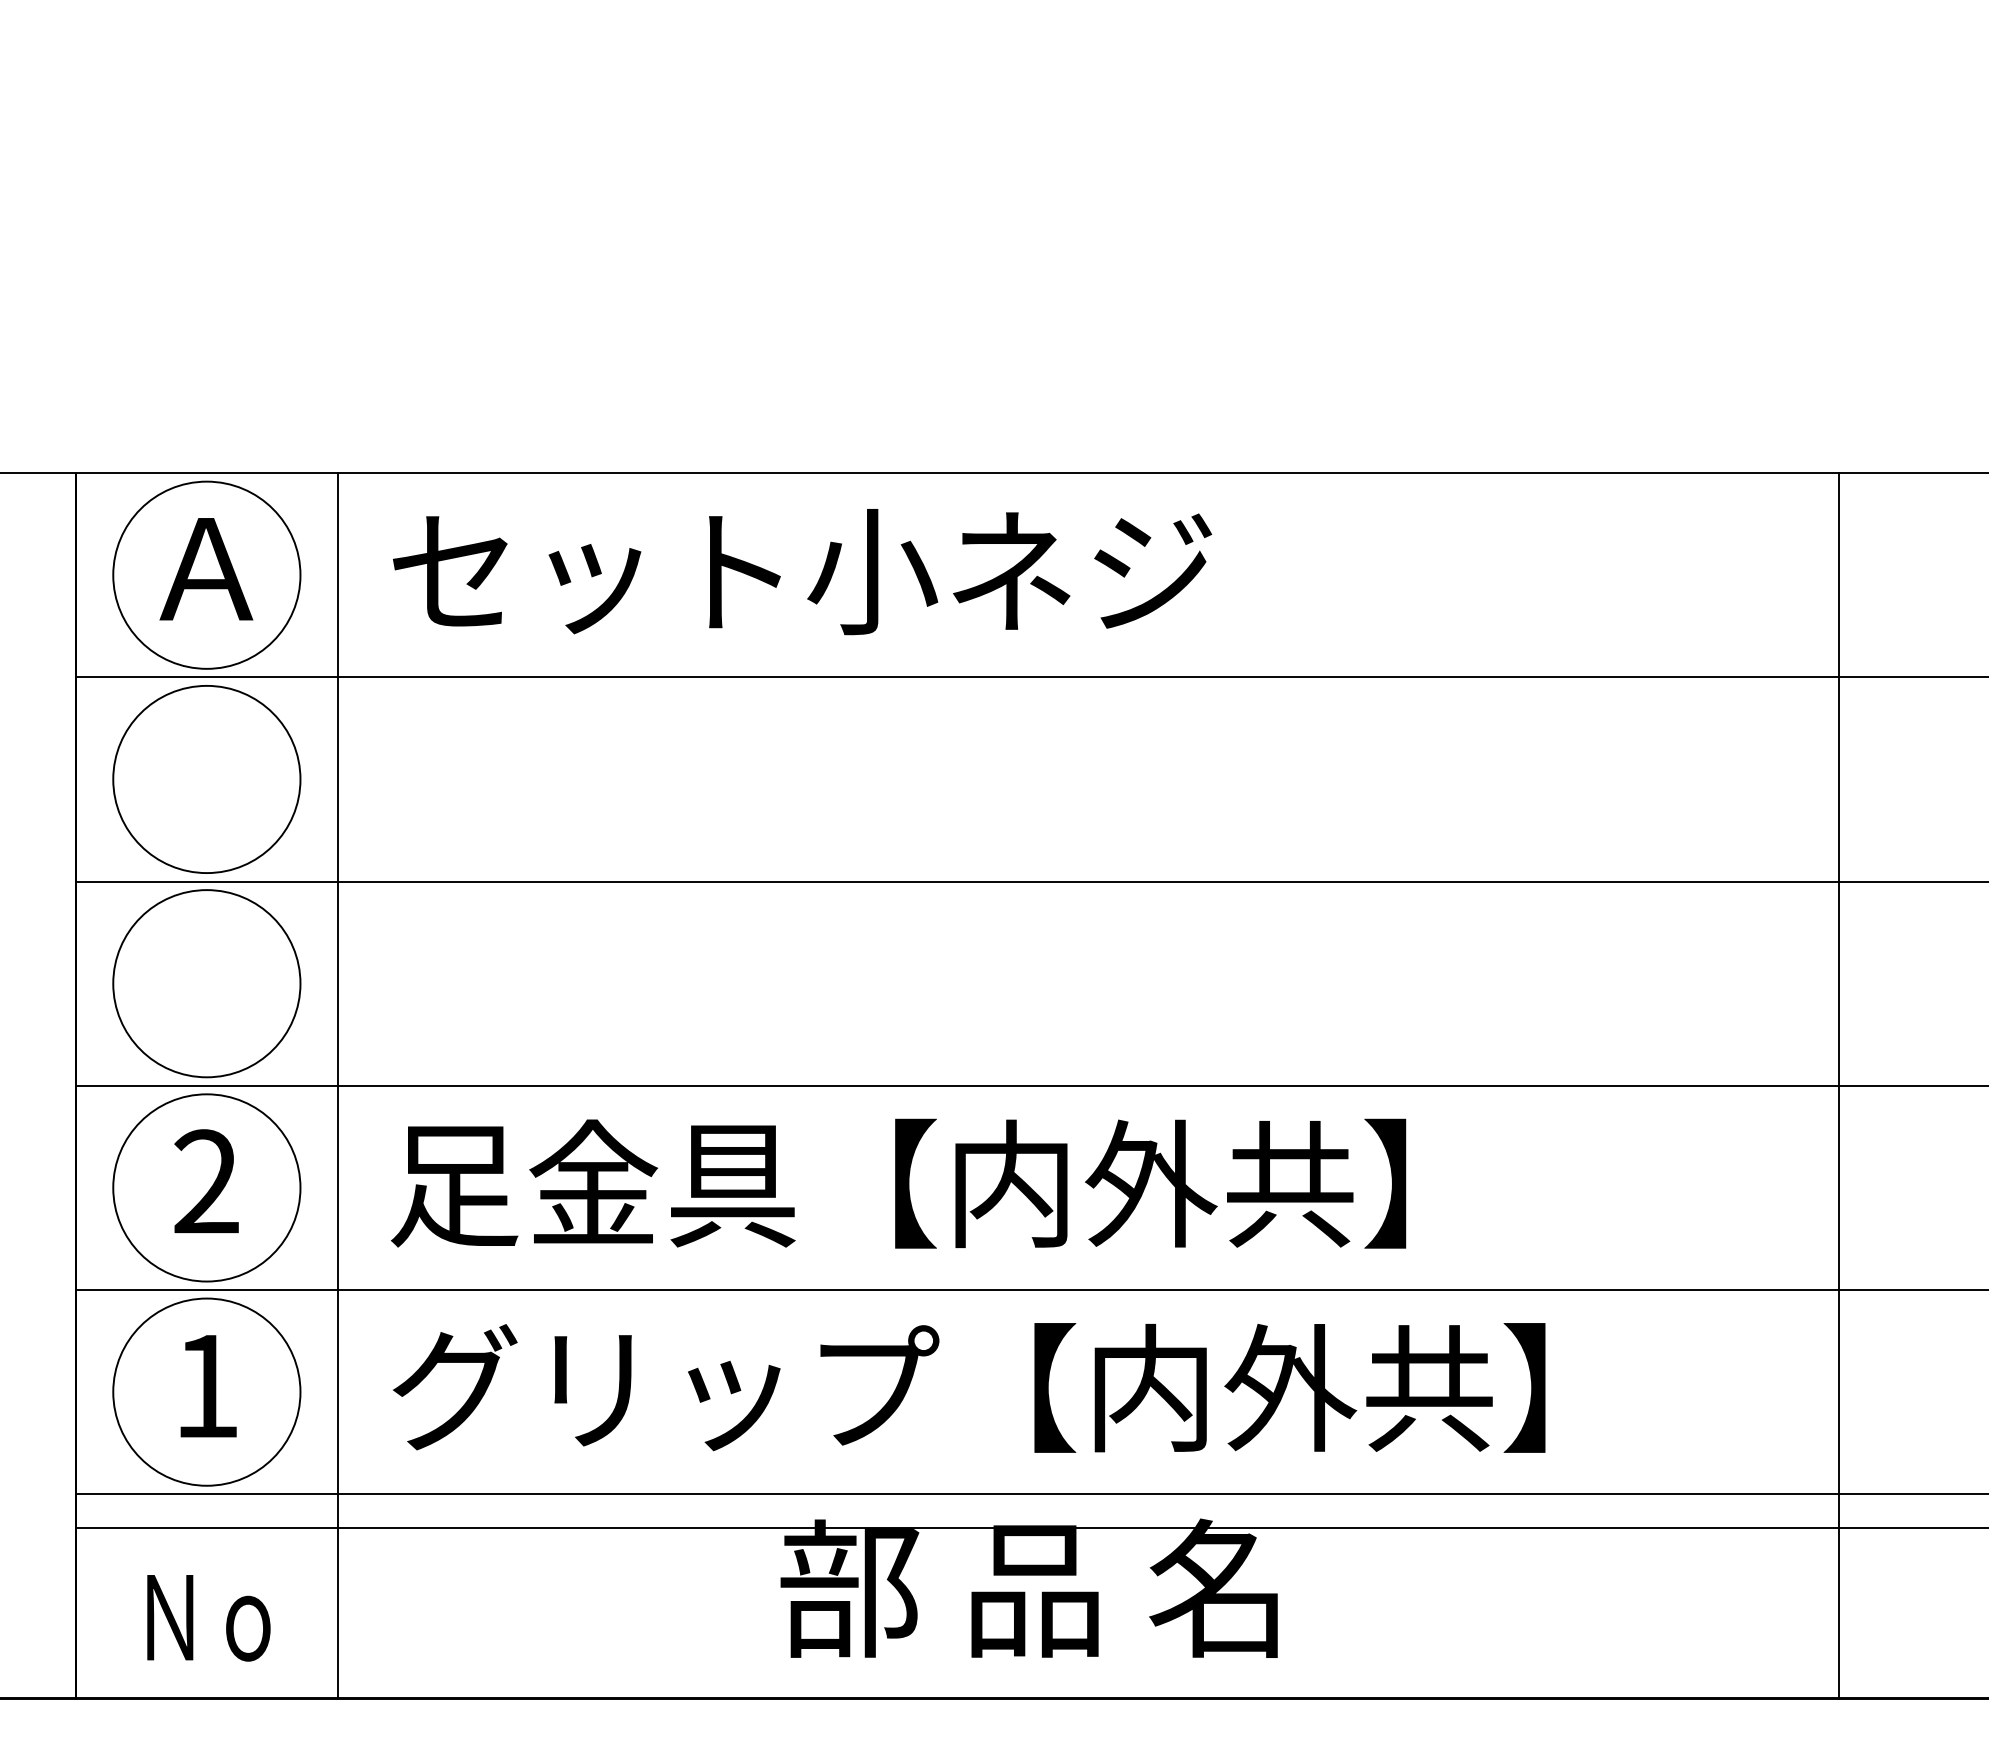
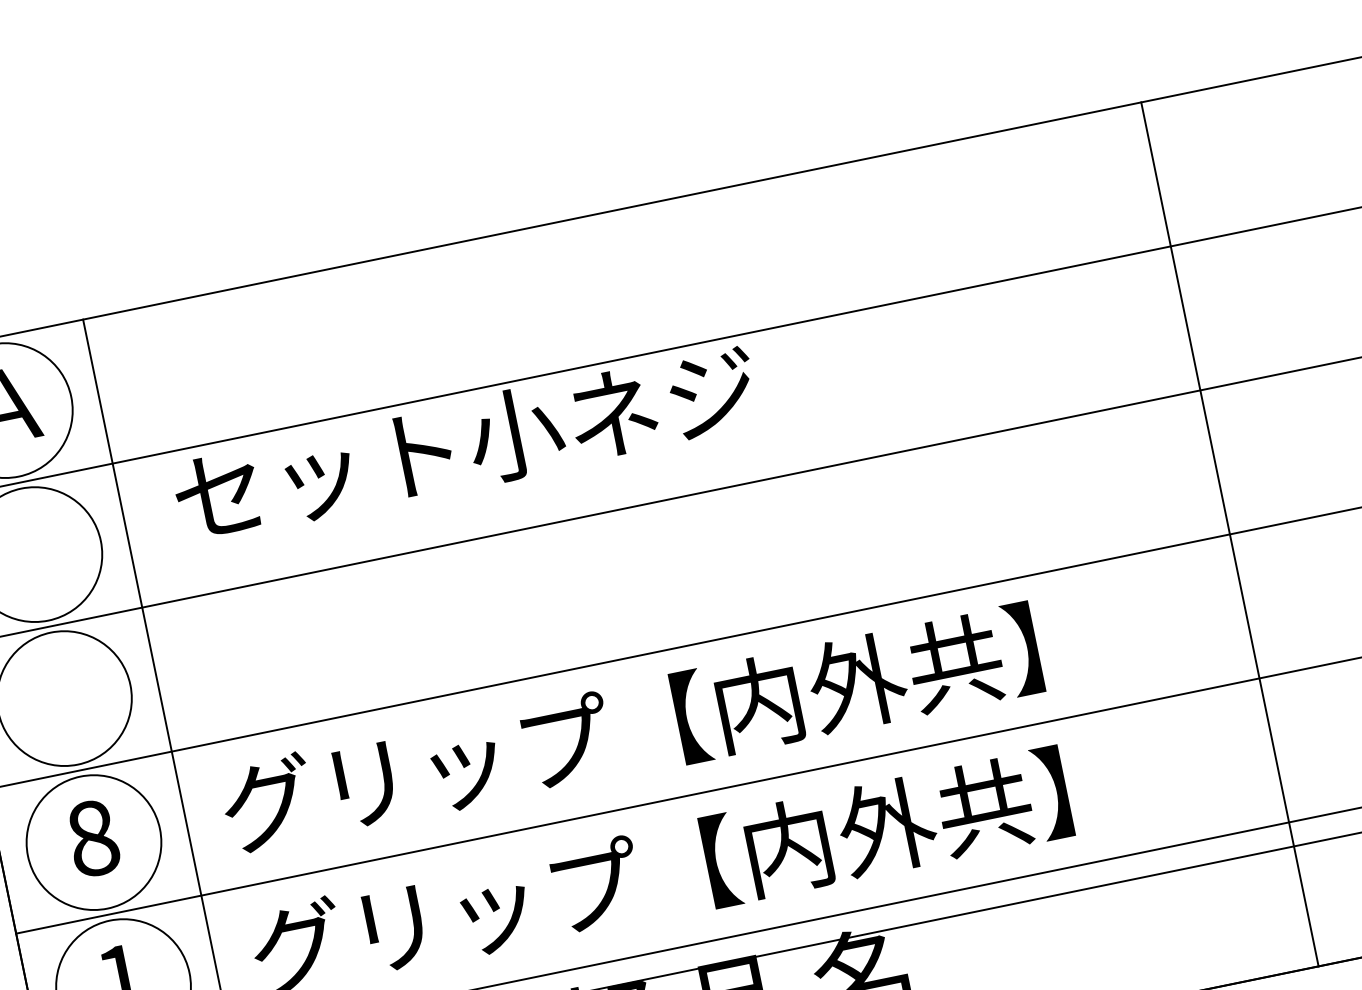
text: (802, 572) -> (466, 444), moved
text: (206, 1181) -> (92, 838), 2 -> 8
text: (967, 1183) -> (629, 729), 足金具【内外共】 -> グリップ【内外共】

